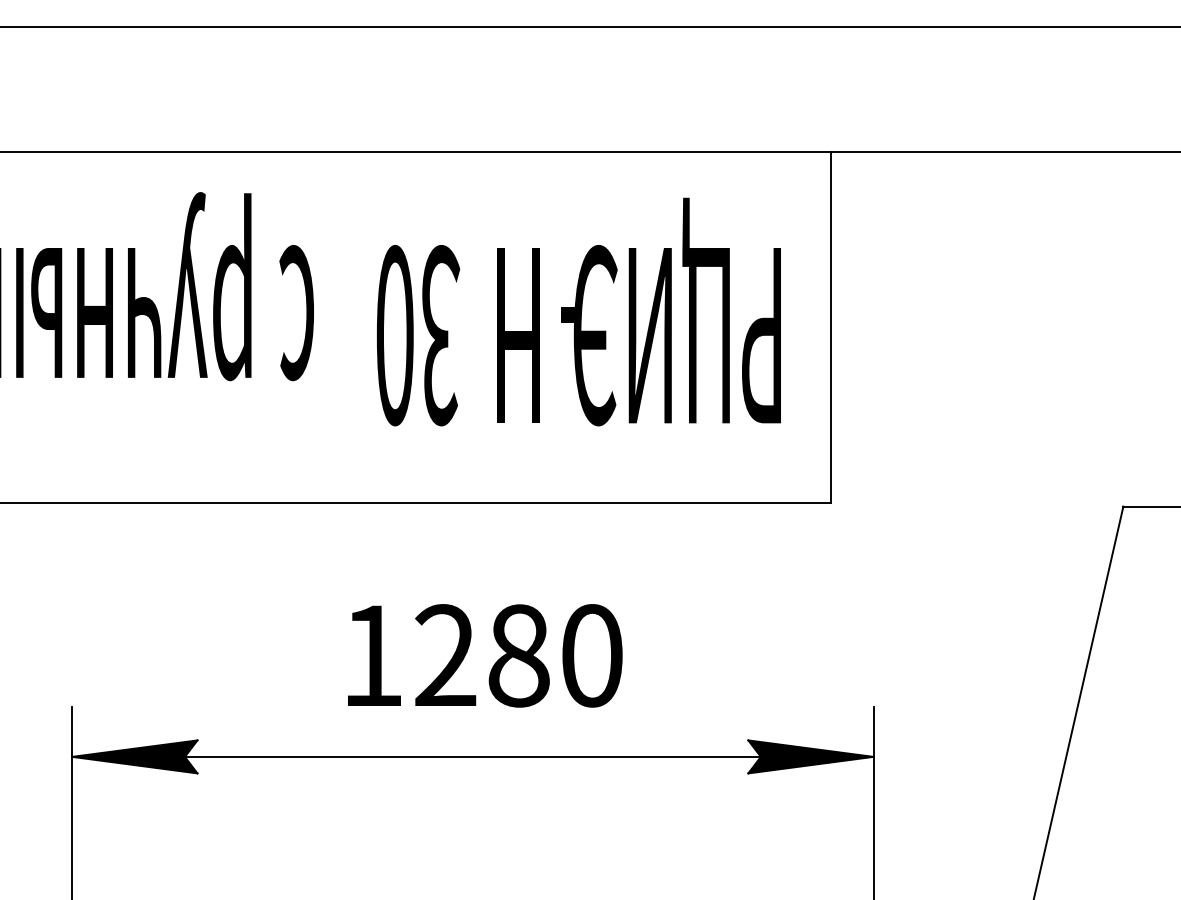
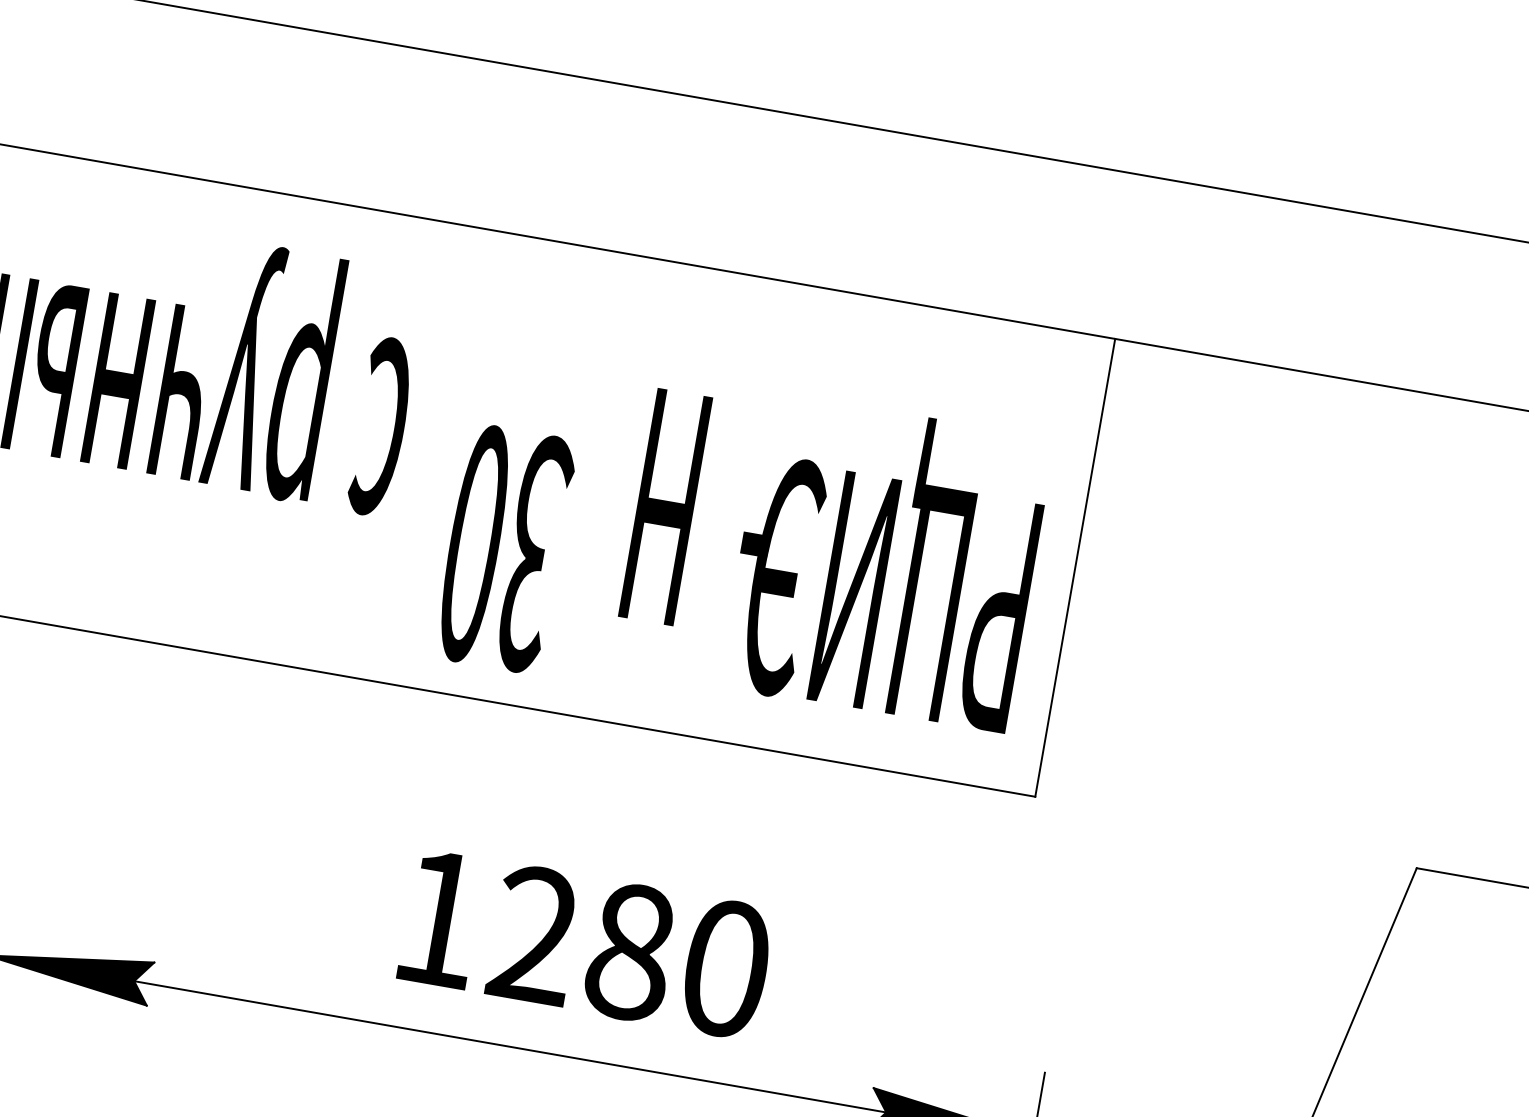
text: (670, 311) -> (886, 562), moved
text: (418, 335) -> (505, 548), moved
text: (485, 655) -> (586, 943), moved

